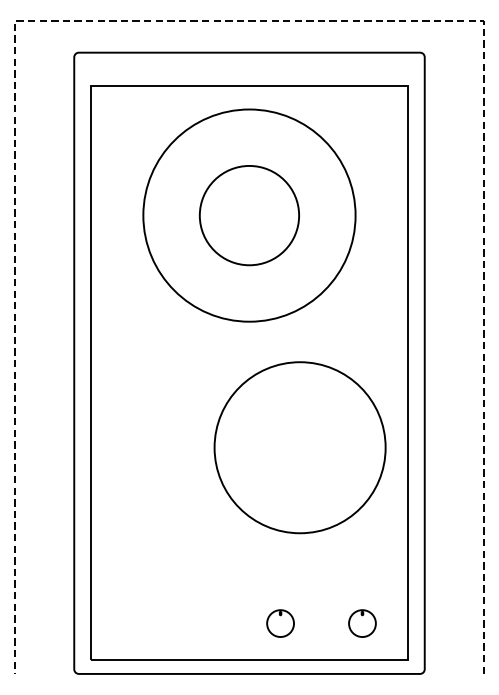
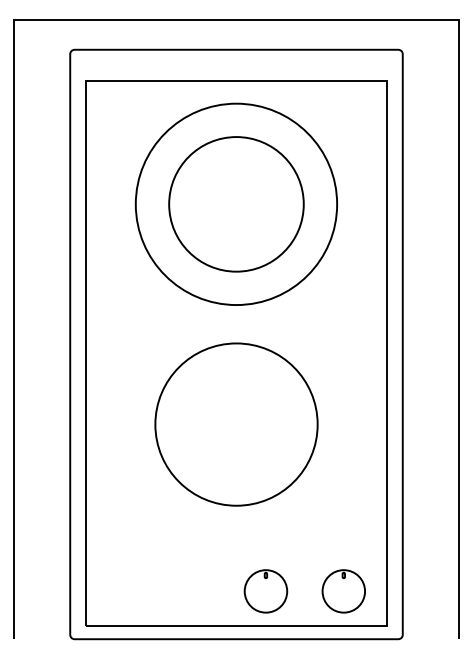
line: (248, 20) -> (235, 19), dashed -> solid
circle: (249, 215) -> (236, 204), size x1.43
circle: (300, 447) -> (236, 424), moved
part: (280, 623) -> (265, 591), size x1.67
part: (362, 623) -> (343, 591), size x1.67

